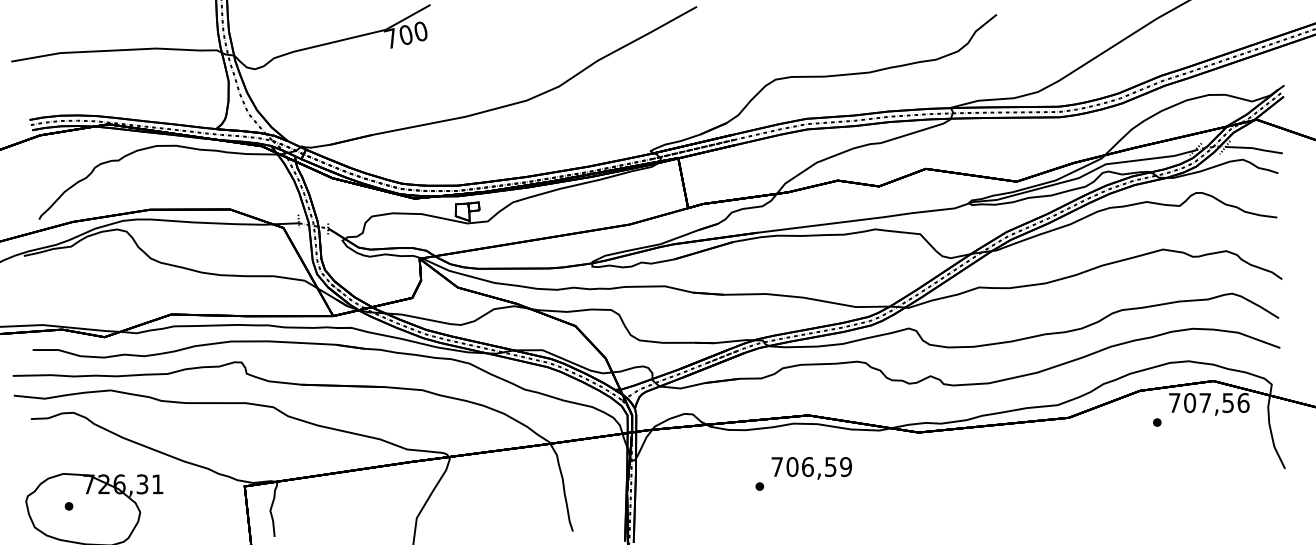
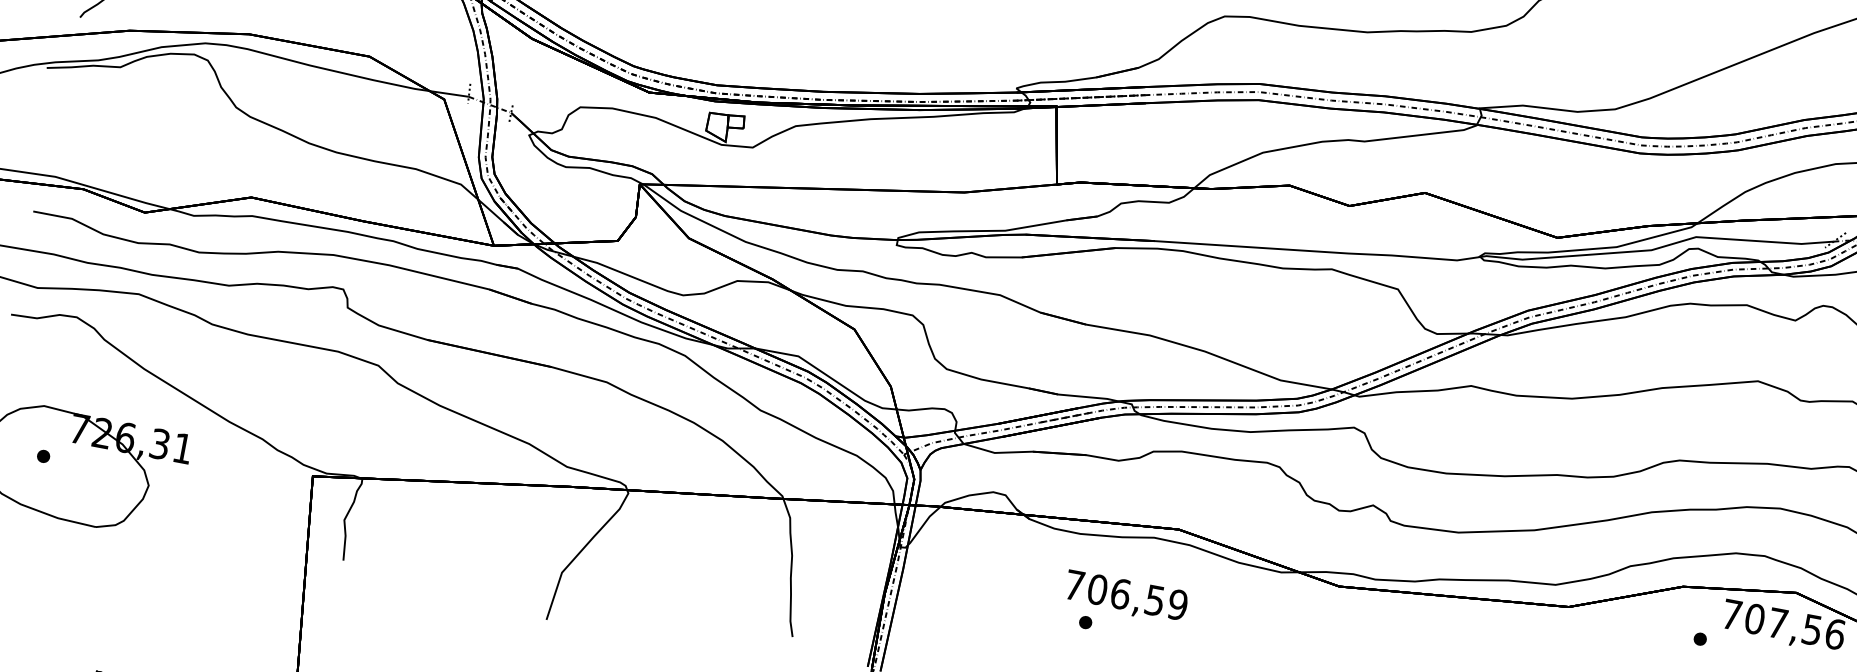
text: (811, 468) -> (1125, 597), moved

